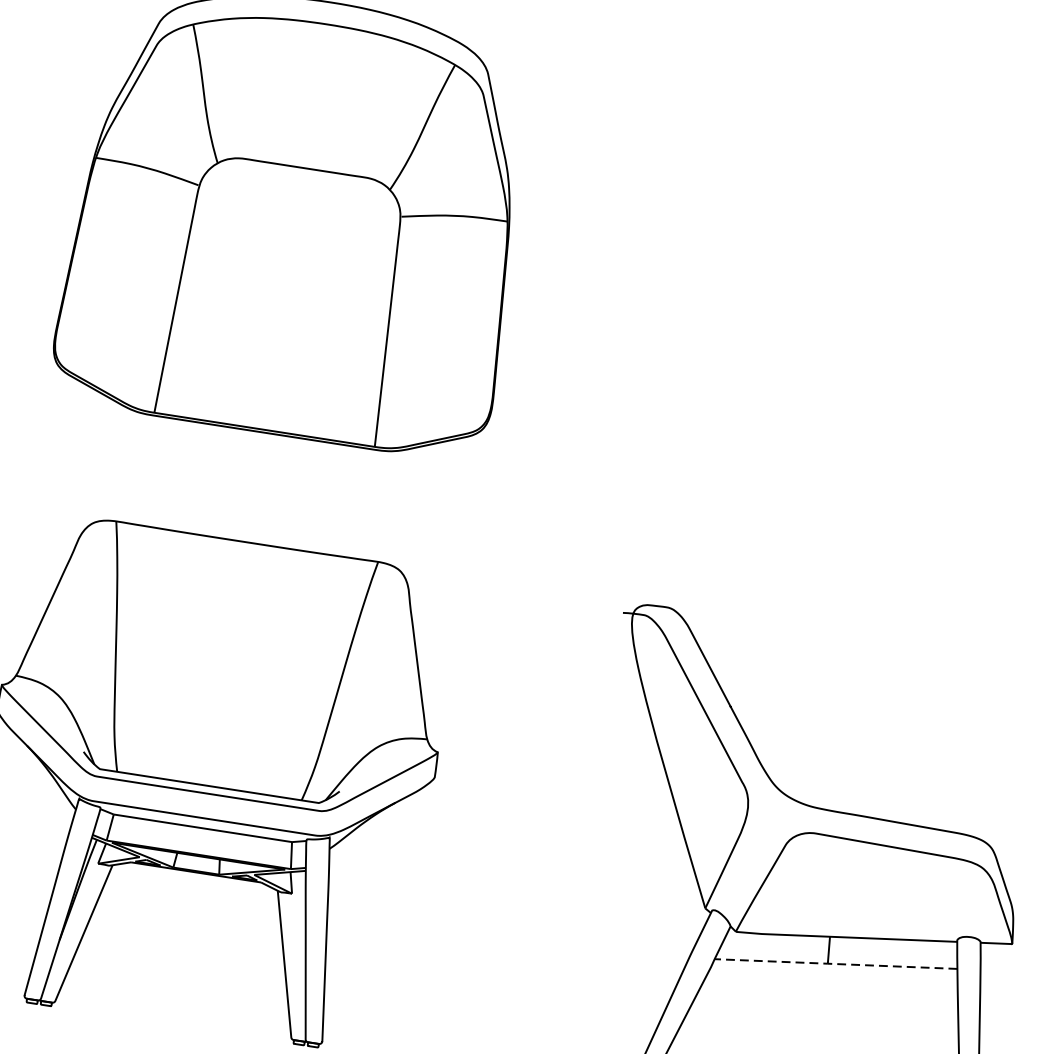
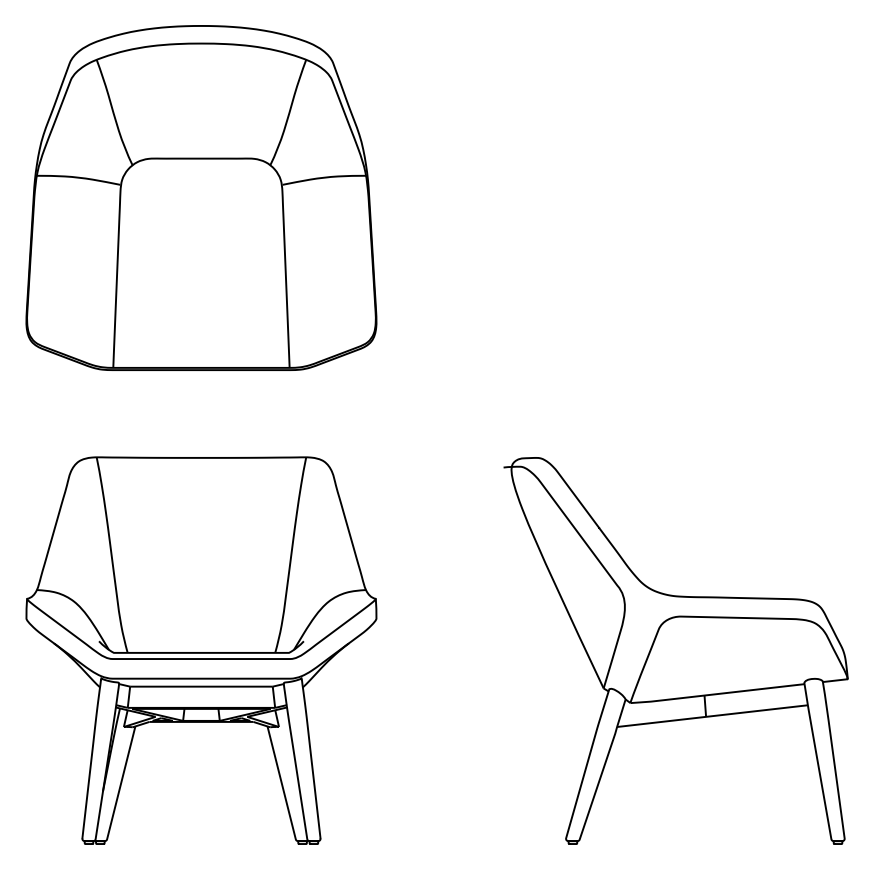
line: (835, 964) -> (712, 716), dashed -> solid

